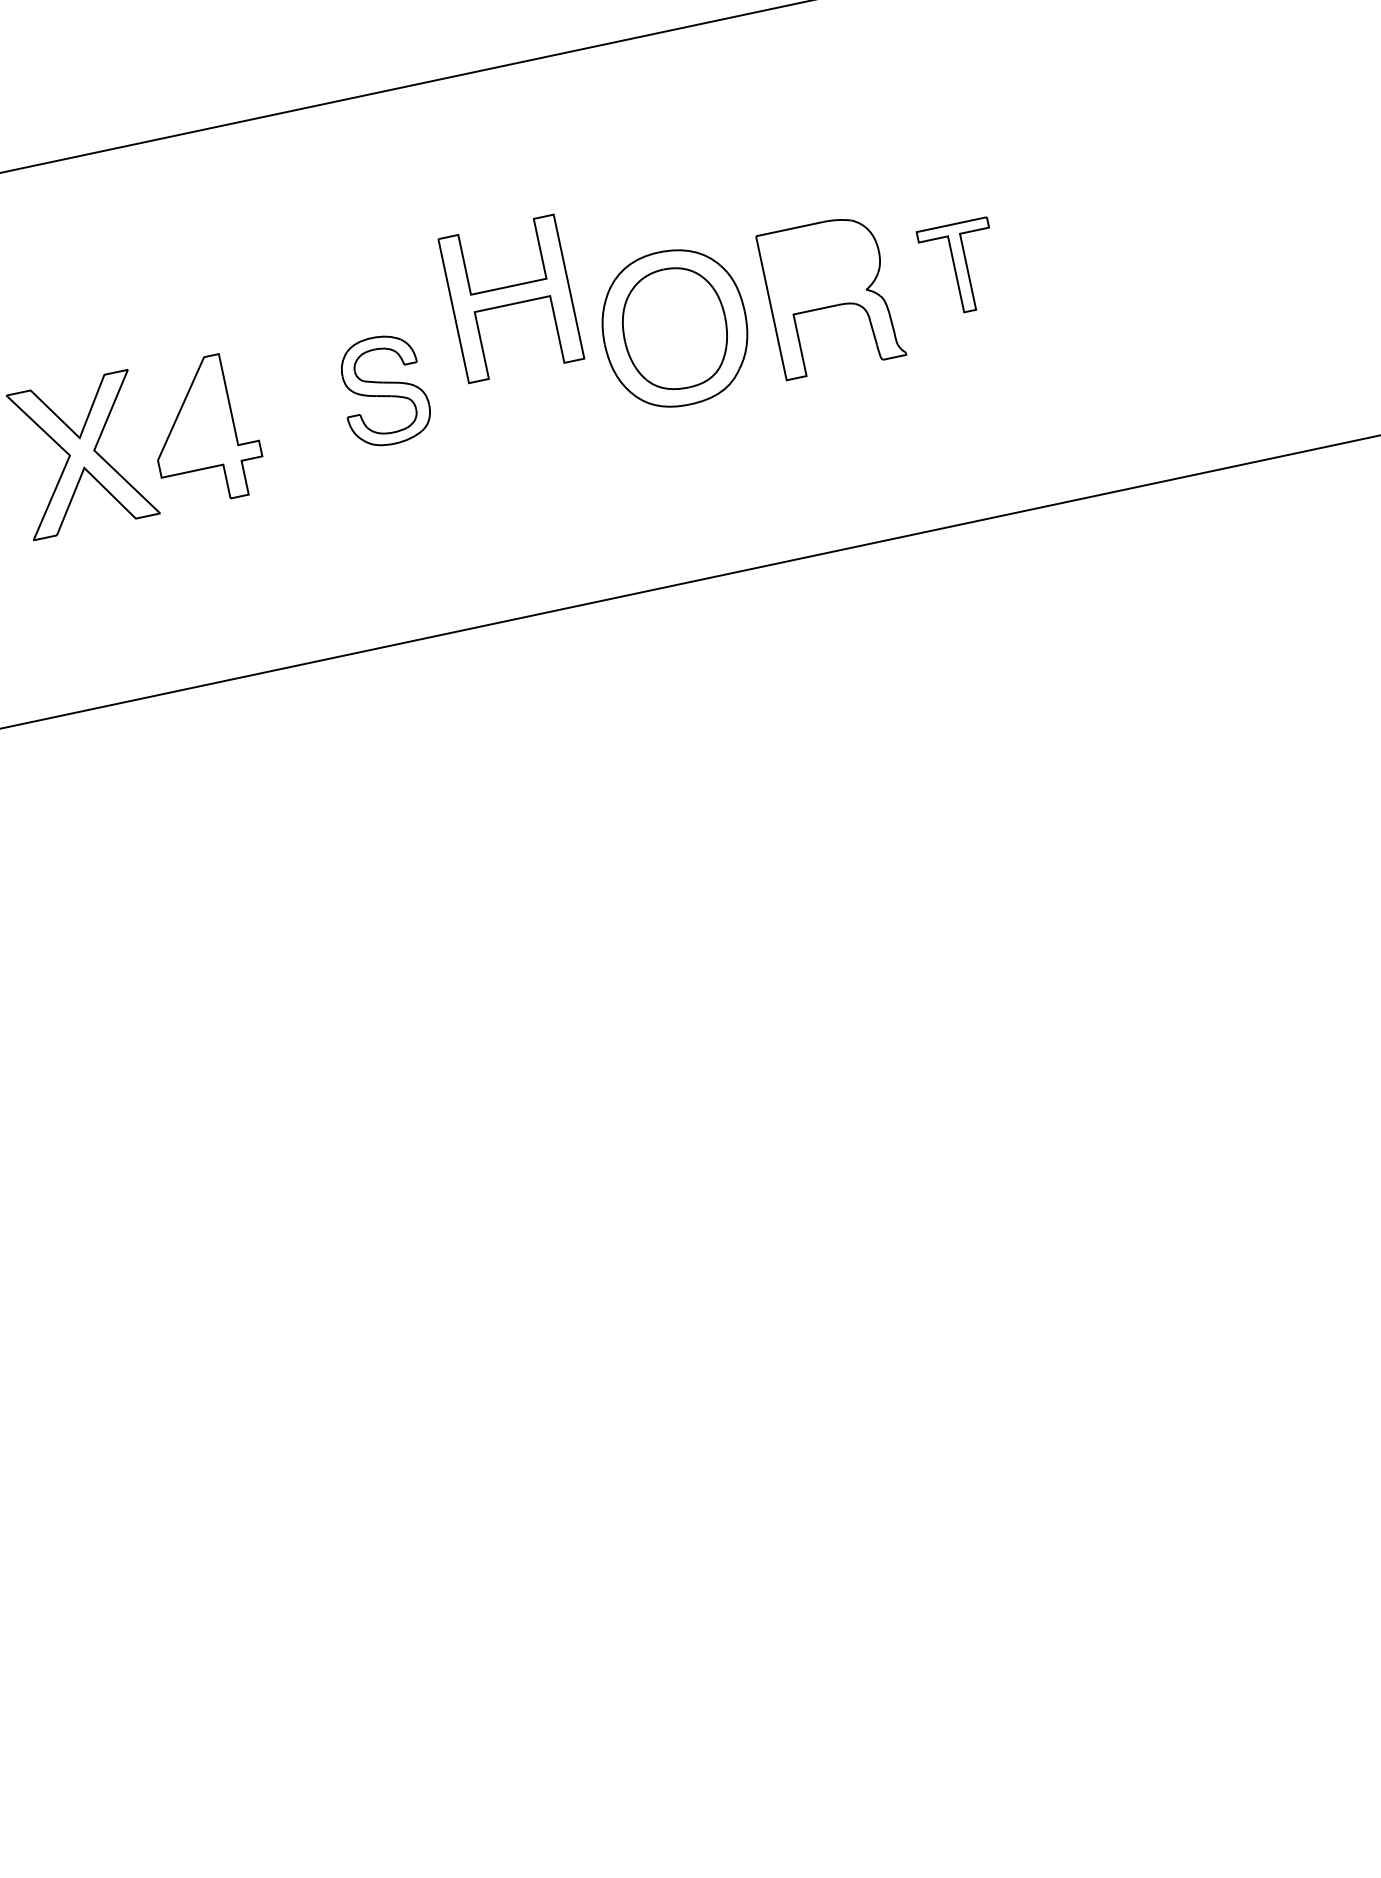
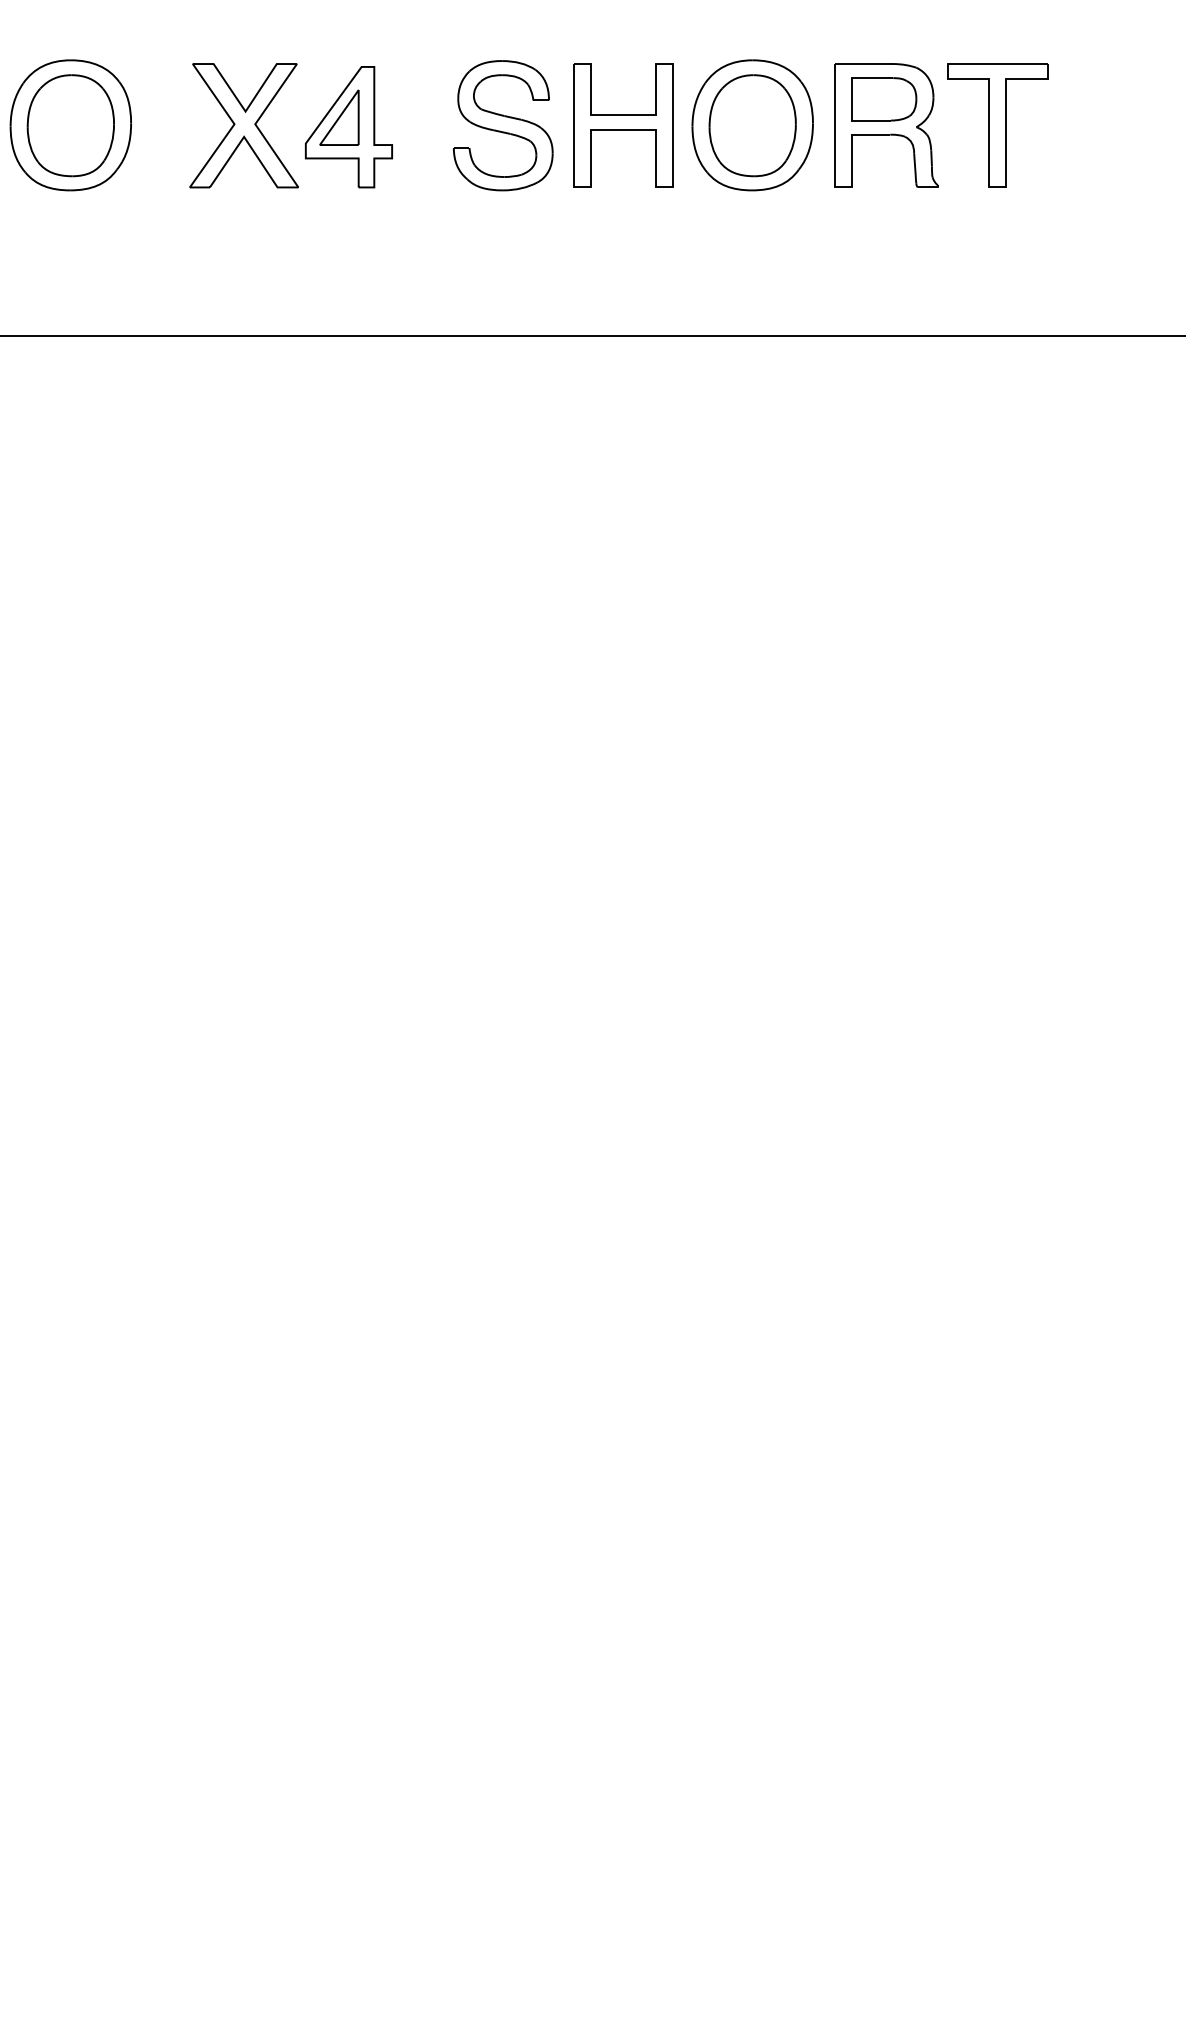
part: (822, 265) -> (884, 99), added
part: (960, 267) -> (997, 125), size x1.67
part: (511, 298) -> (623, 125), moved
part: (384, 390) -> (503, 125), size x1.43
part: (190, 421) -> (339, 117), added

